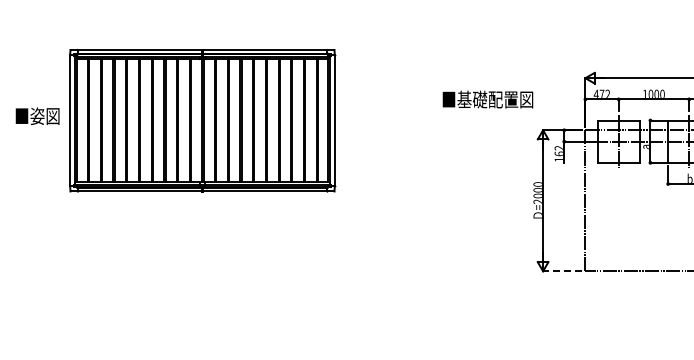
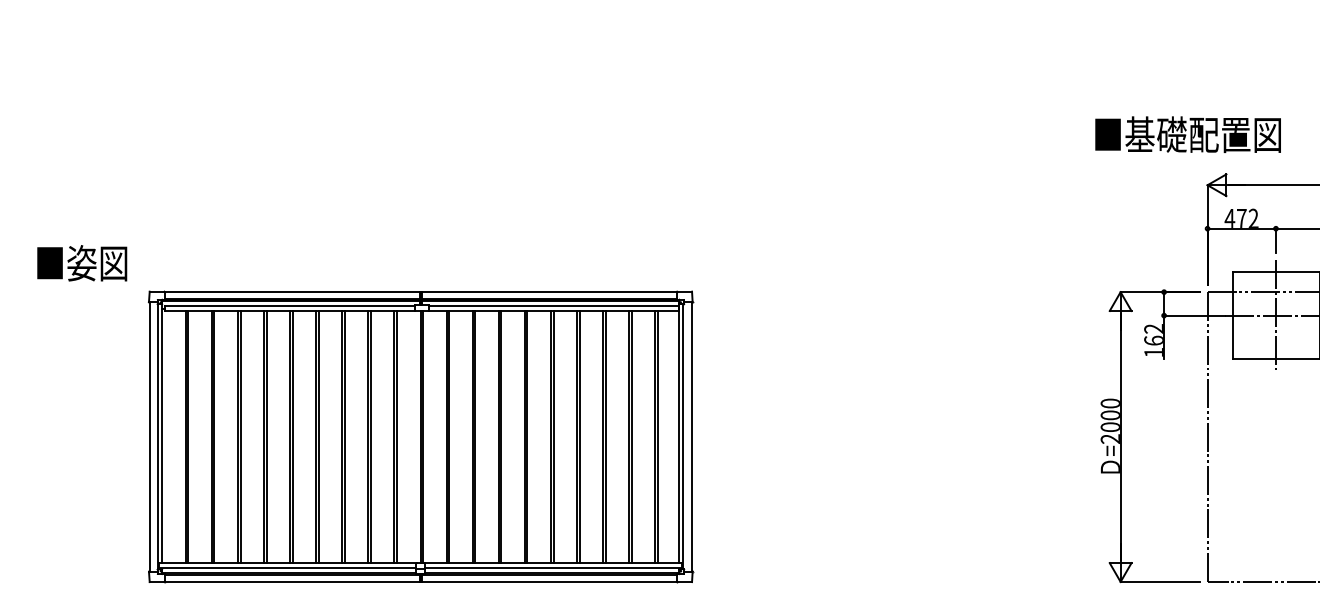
text: (487, 99) -> (1187, 134), moved
part: (202, 120) -> (420, 436), moved
line: (561, 271) -> (1158, 582), dashed -> solid

